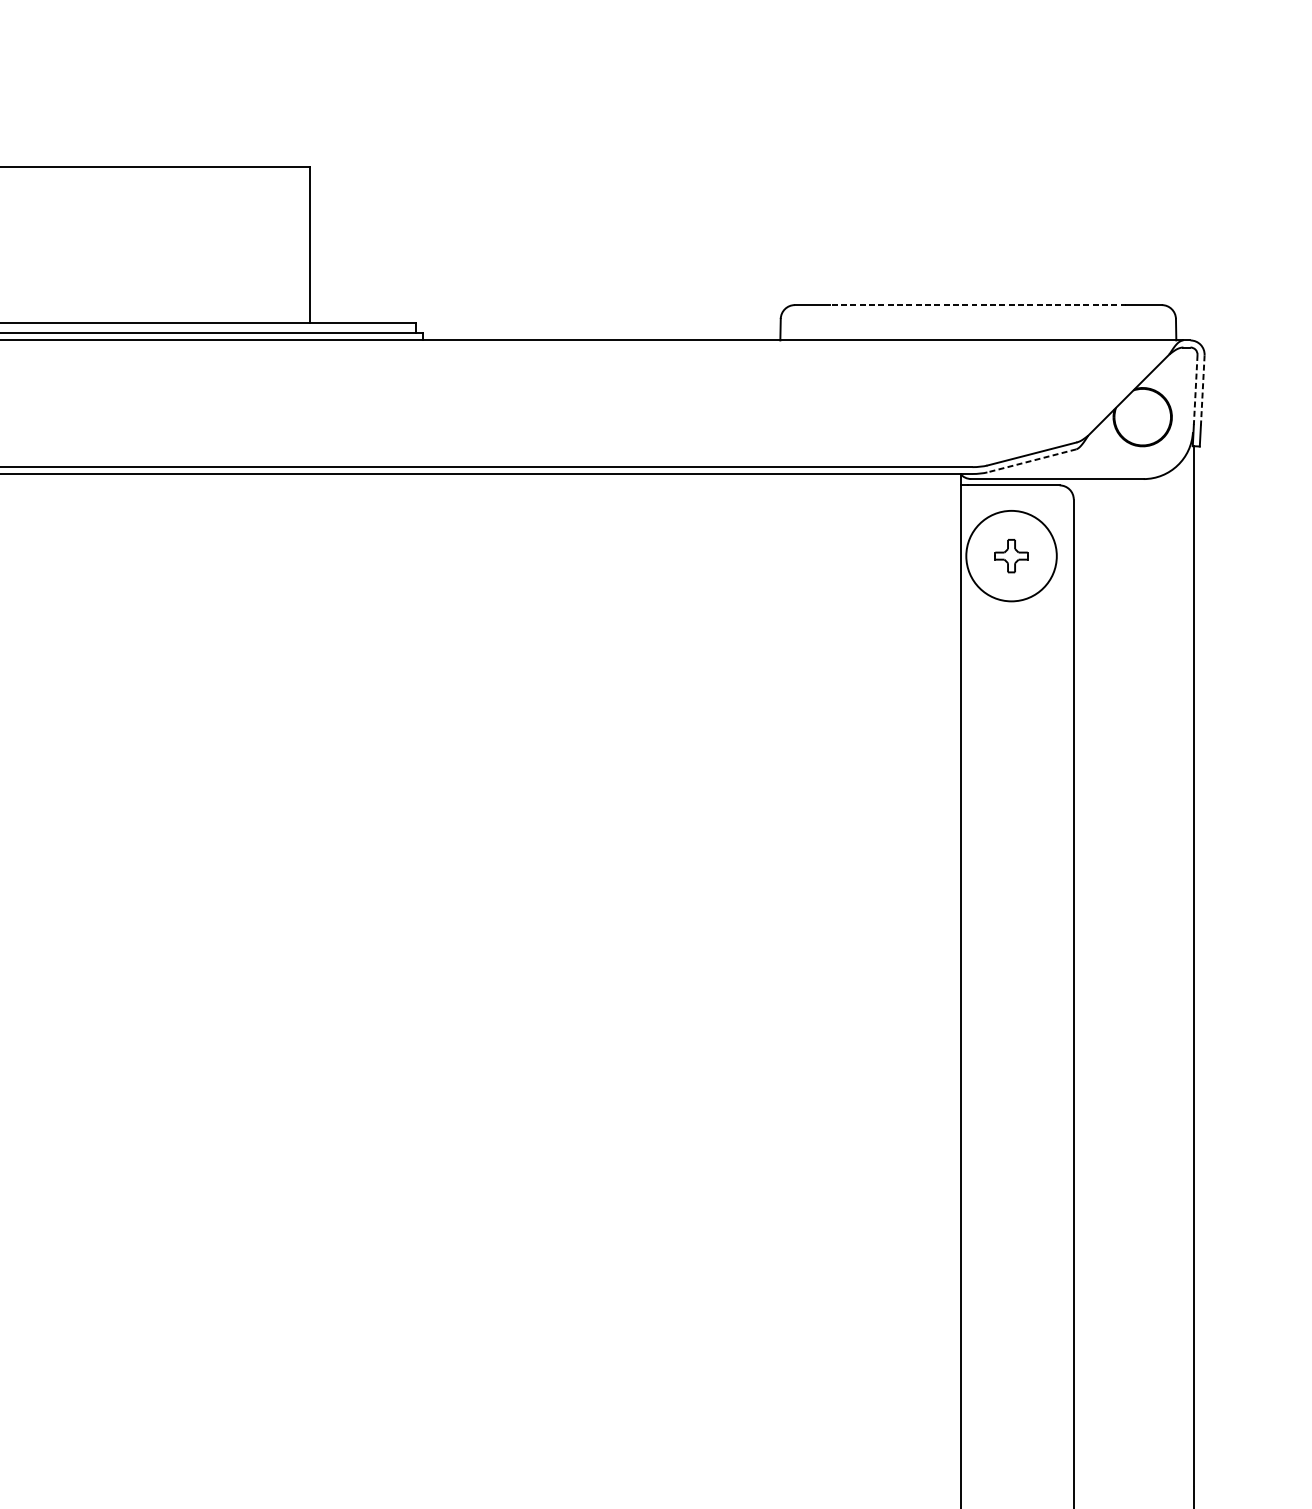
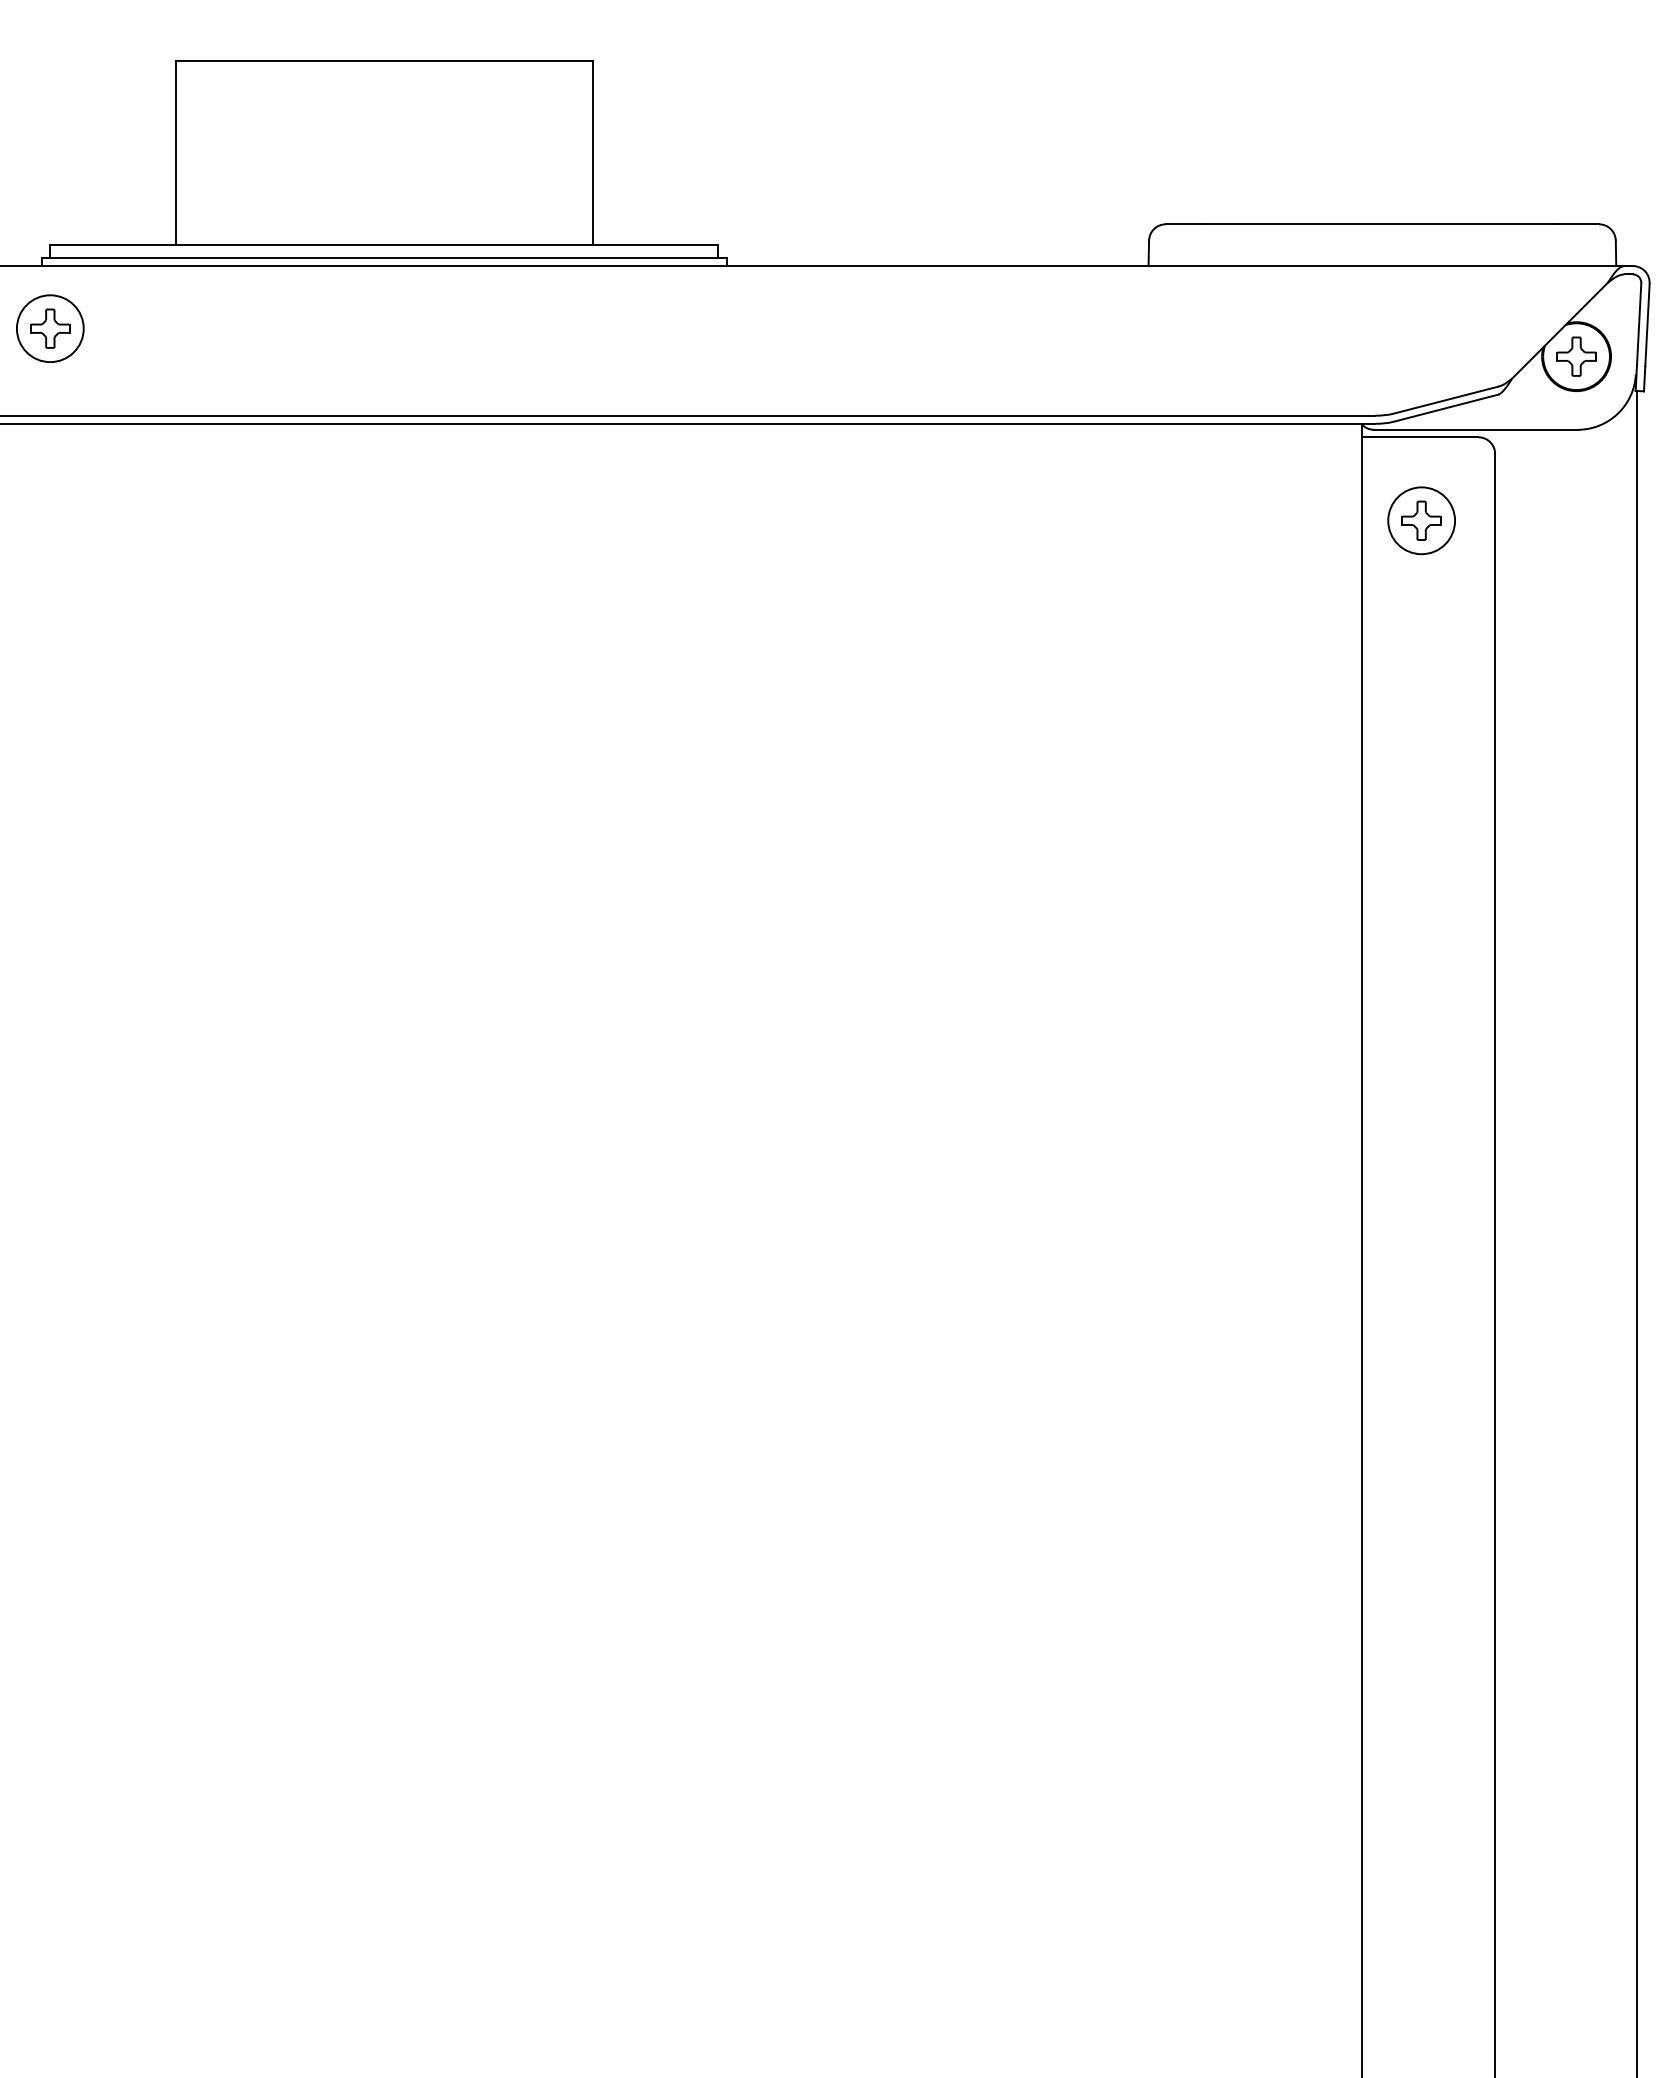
line: (978, 305) -> (1382, 224), dashed -> solid
line: (1196, 390) -> (1639, 325), dashed -> solid
line: (1202, 390) -> (1647, 325), dashed -> solid
part: (1142, 417) -> (1576, 356), added
line: (1031, 461) -> (1445, 408), dashed -> solid
circle: (1011, 555) -> (1421, 520), size x0.62

